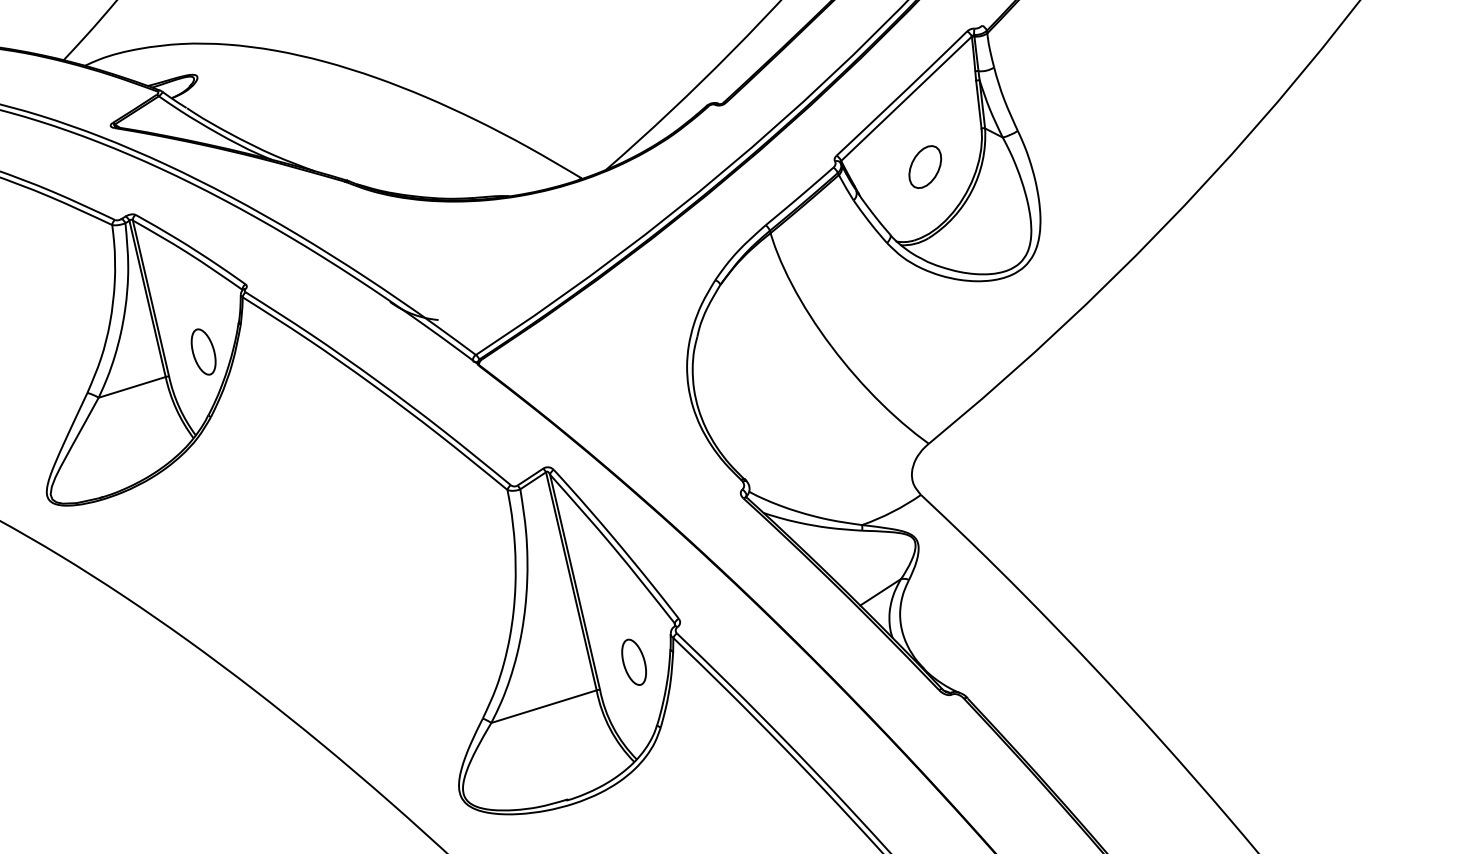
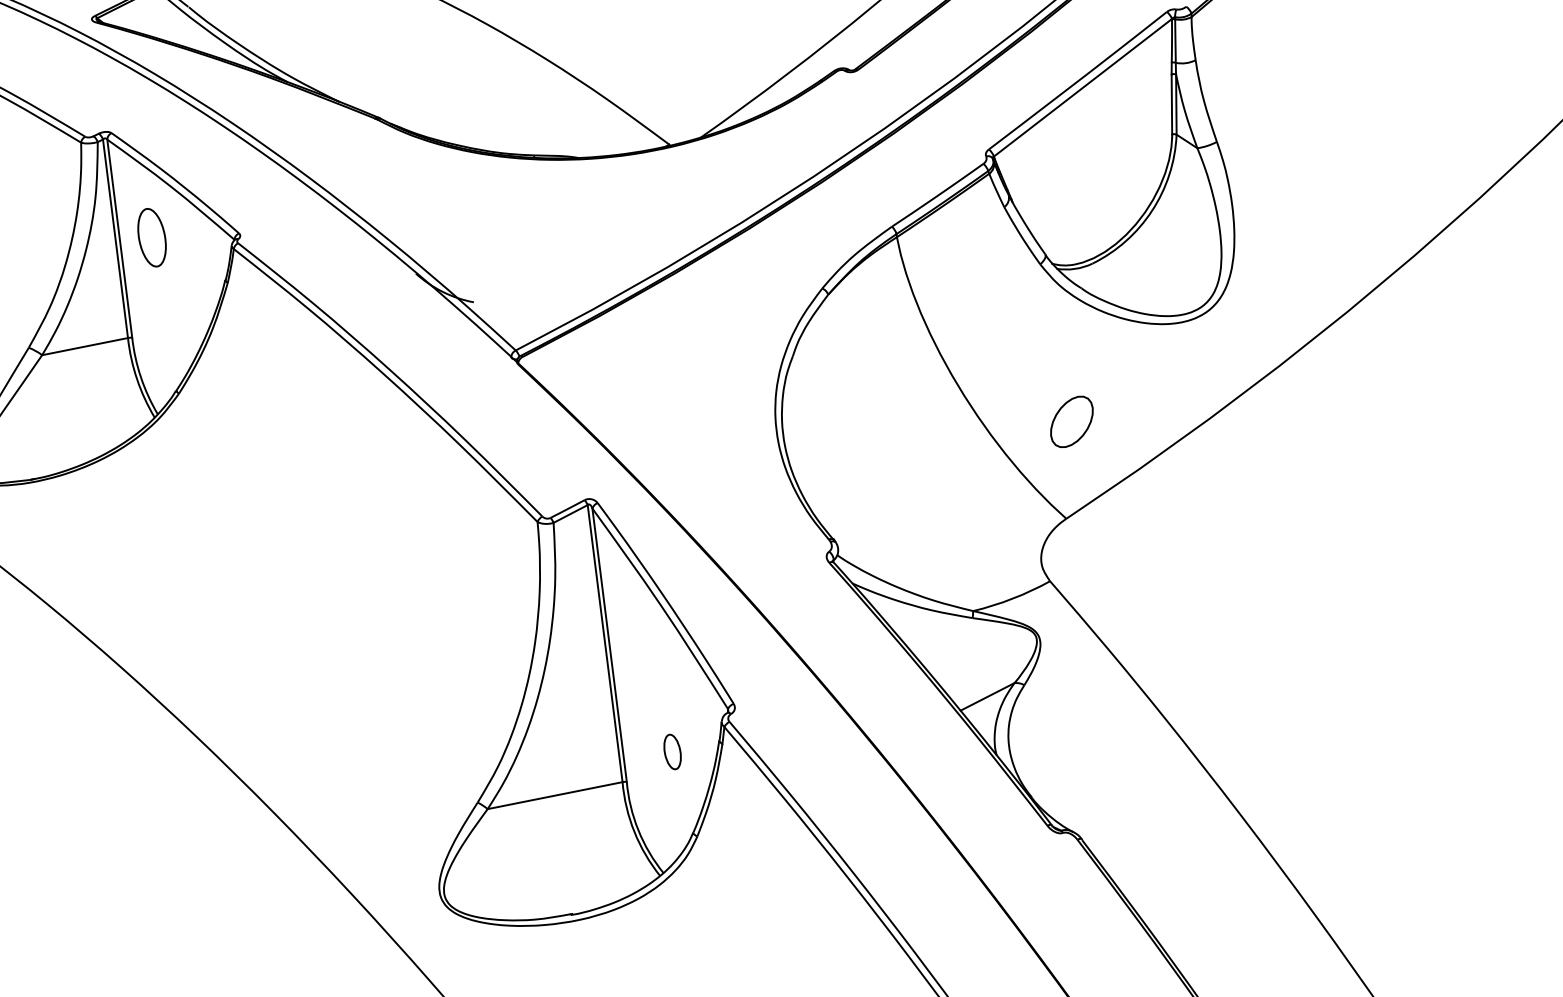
part: (925, 166) -> (1072, 421), moved
part: (203, 351) -> (151, 237), moved
part: (633, 661) -> (671, 751), size x0.6

